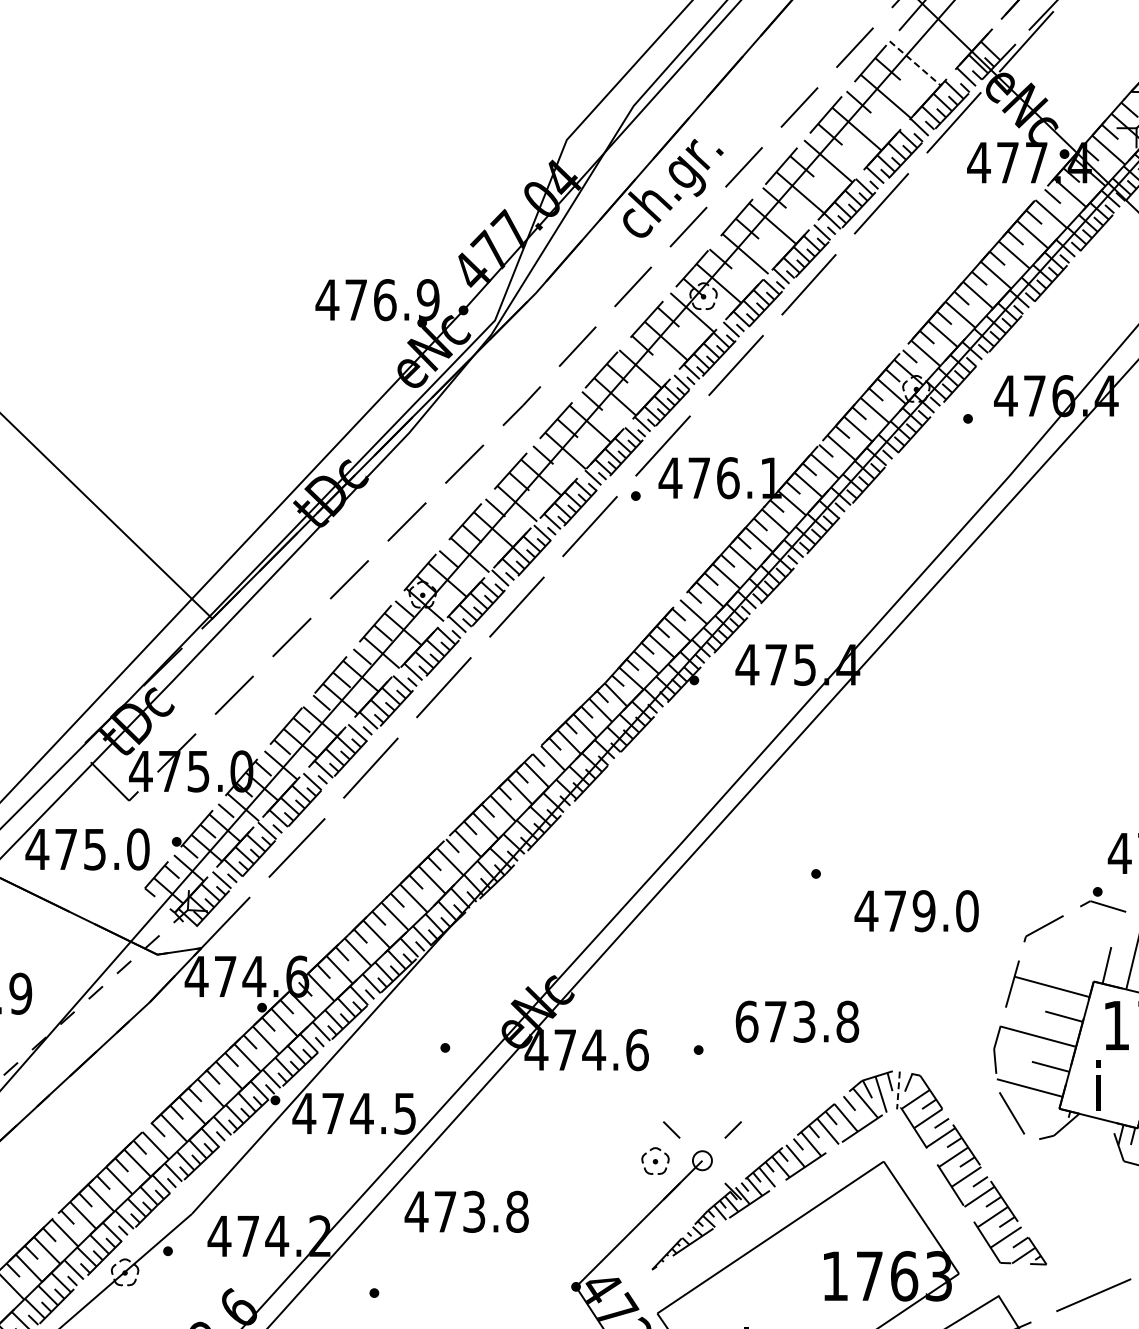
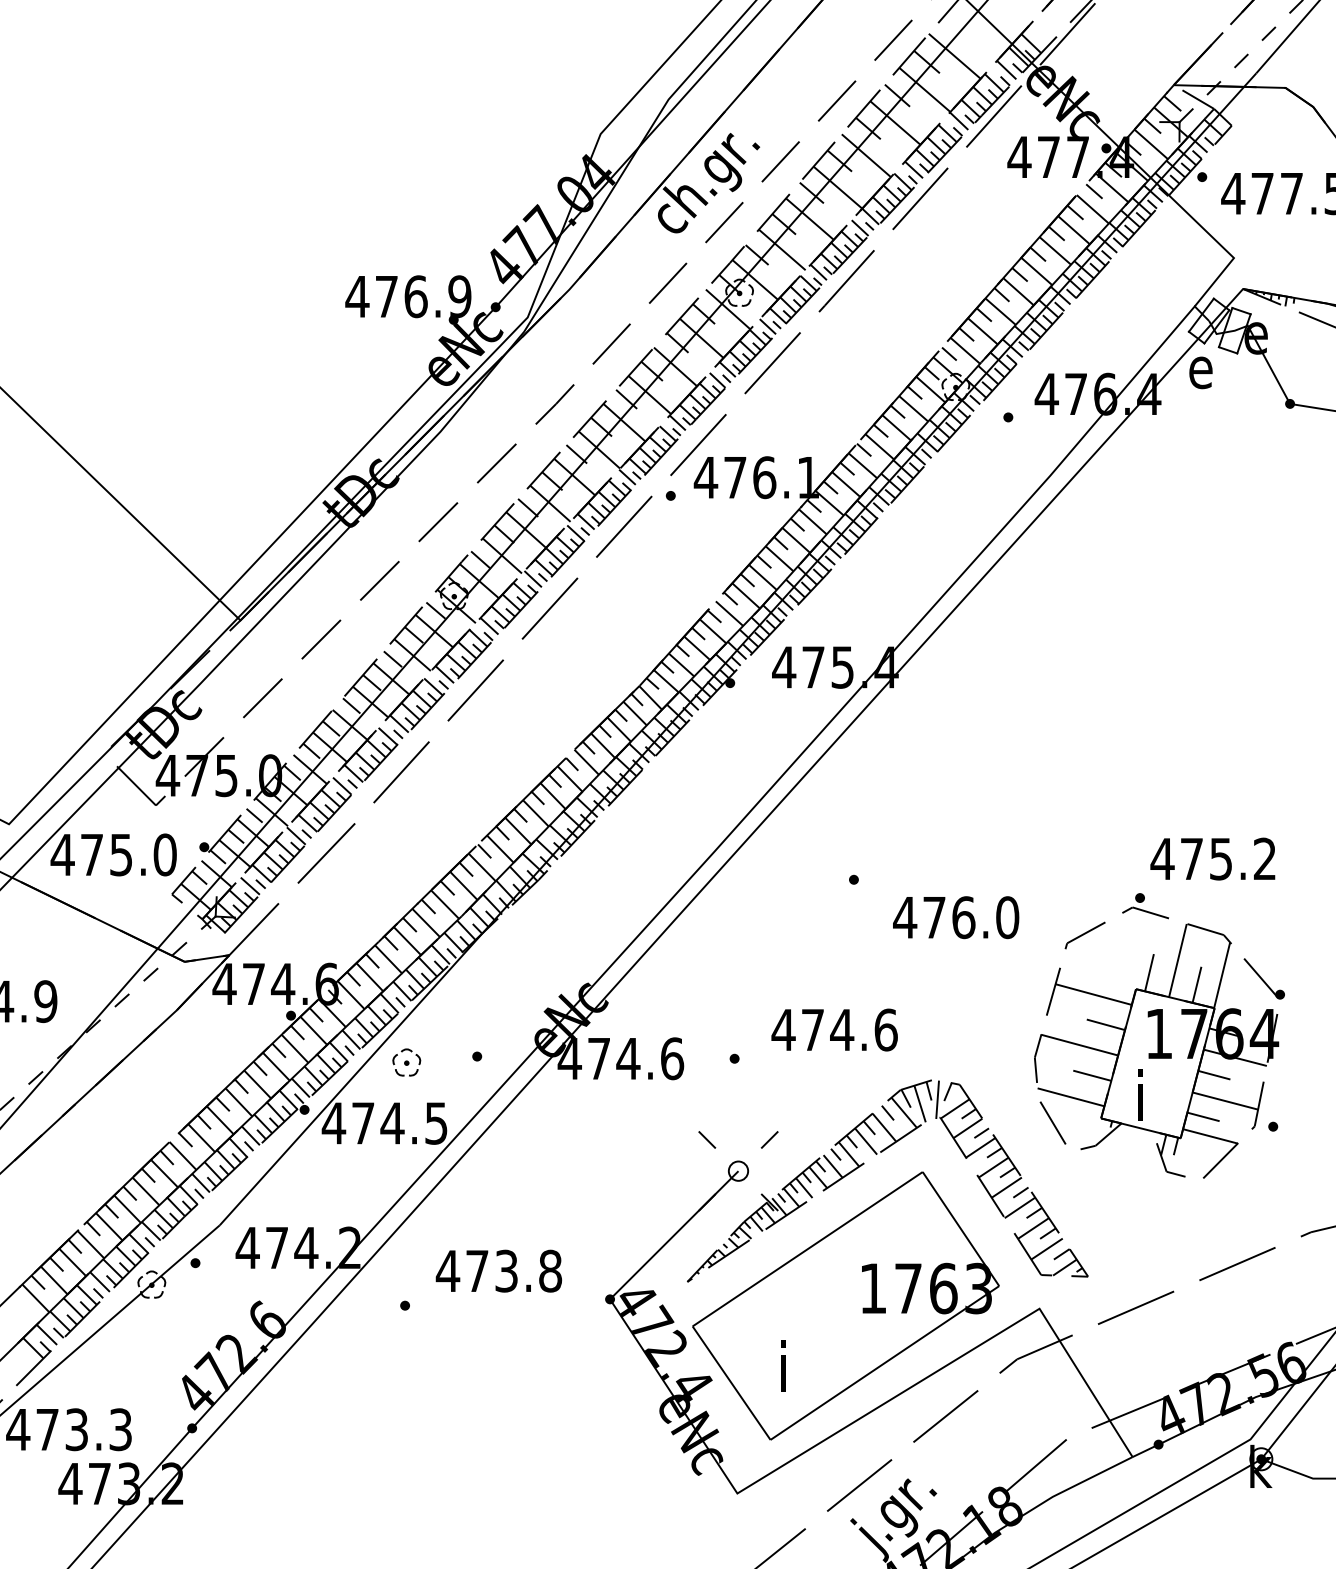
line: (916, 63) -> (955, 56), dashed -> solid
text: (923, 911) -> (963, 917), 479.0 -> 476.0
text: (796, 1021) -> (834, 1029), 673.8 -> 474.6
line: (898, 1091) -> (937, 1100), dashed -> solid
part: (655, 1161) -> (406, 1062), moved
text: (466, 1211) -> (498, 1270), moved

